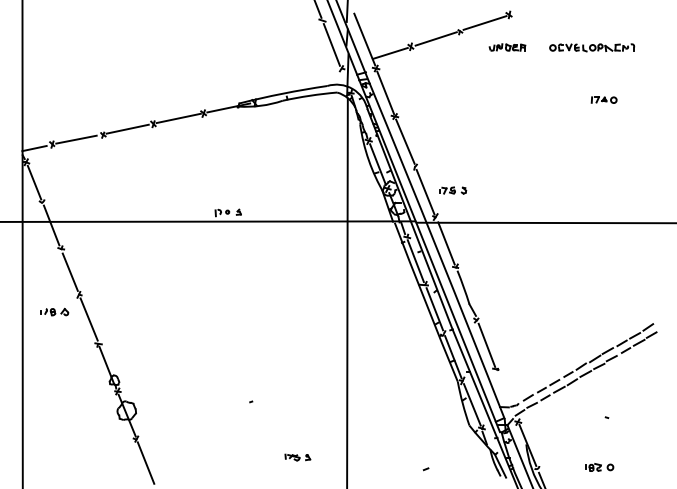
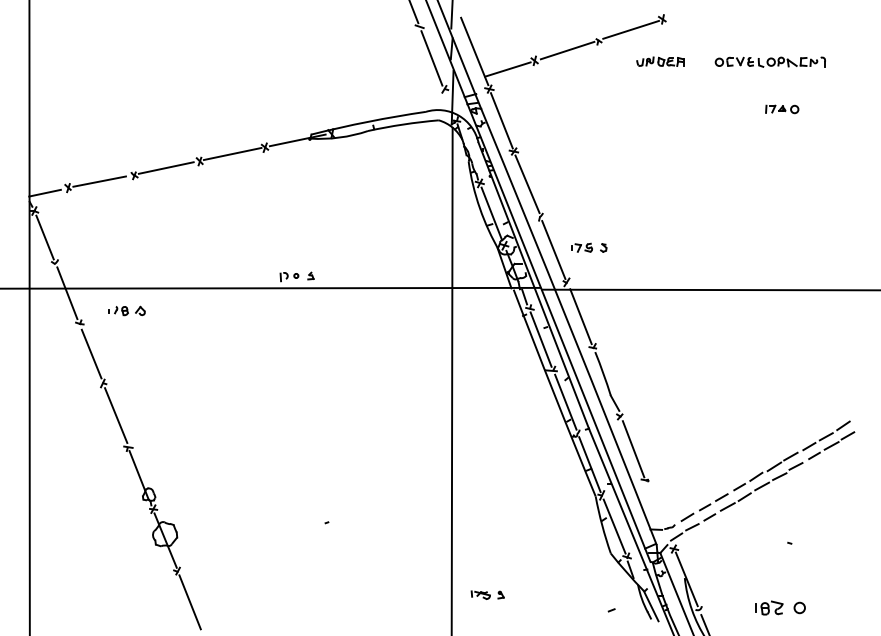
part: (603, 99) -> (781, 108), moved
part: (54, 311) -> (127, 310), moved
part: (297, 457) -> (487, 595), moved
part: (599, 467) -> (780, 608), size x1.4
line: (425, 469) -> (610, 610), moved

